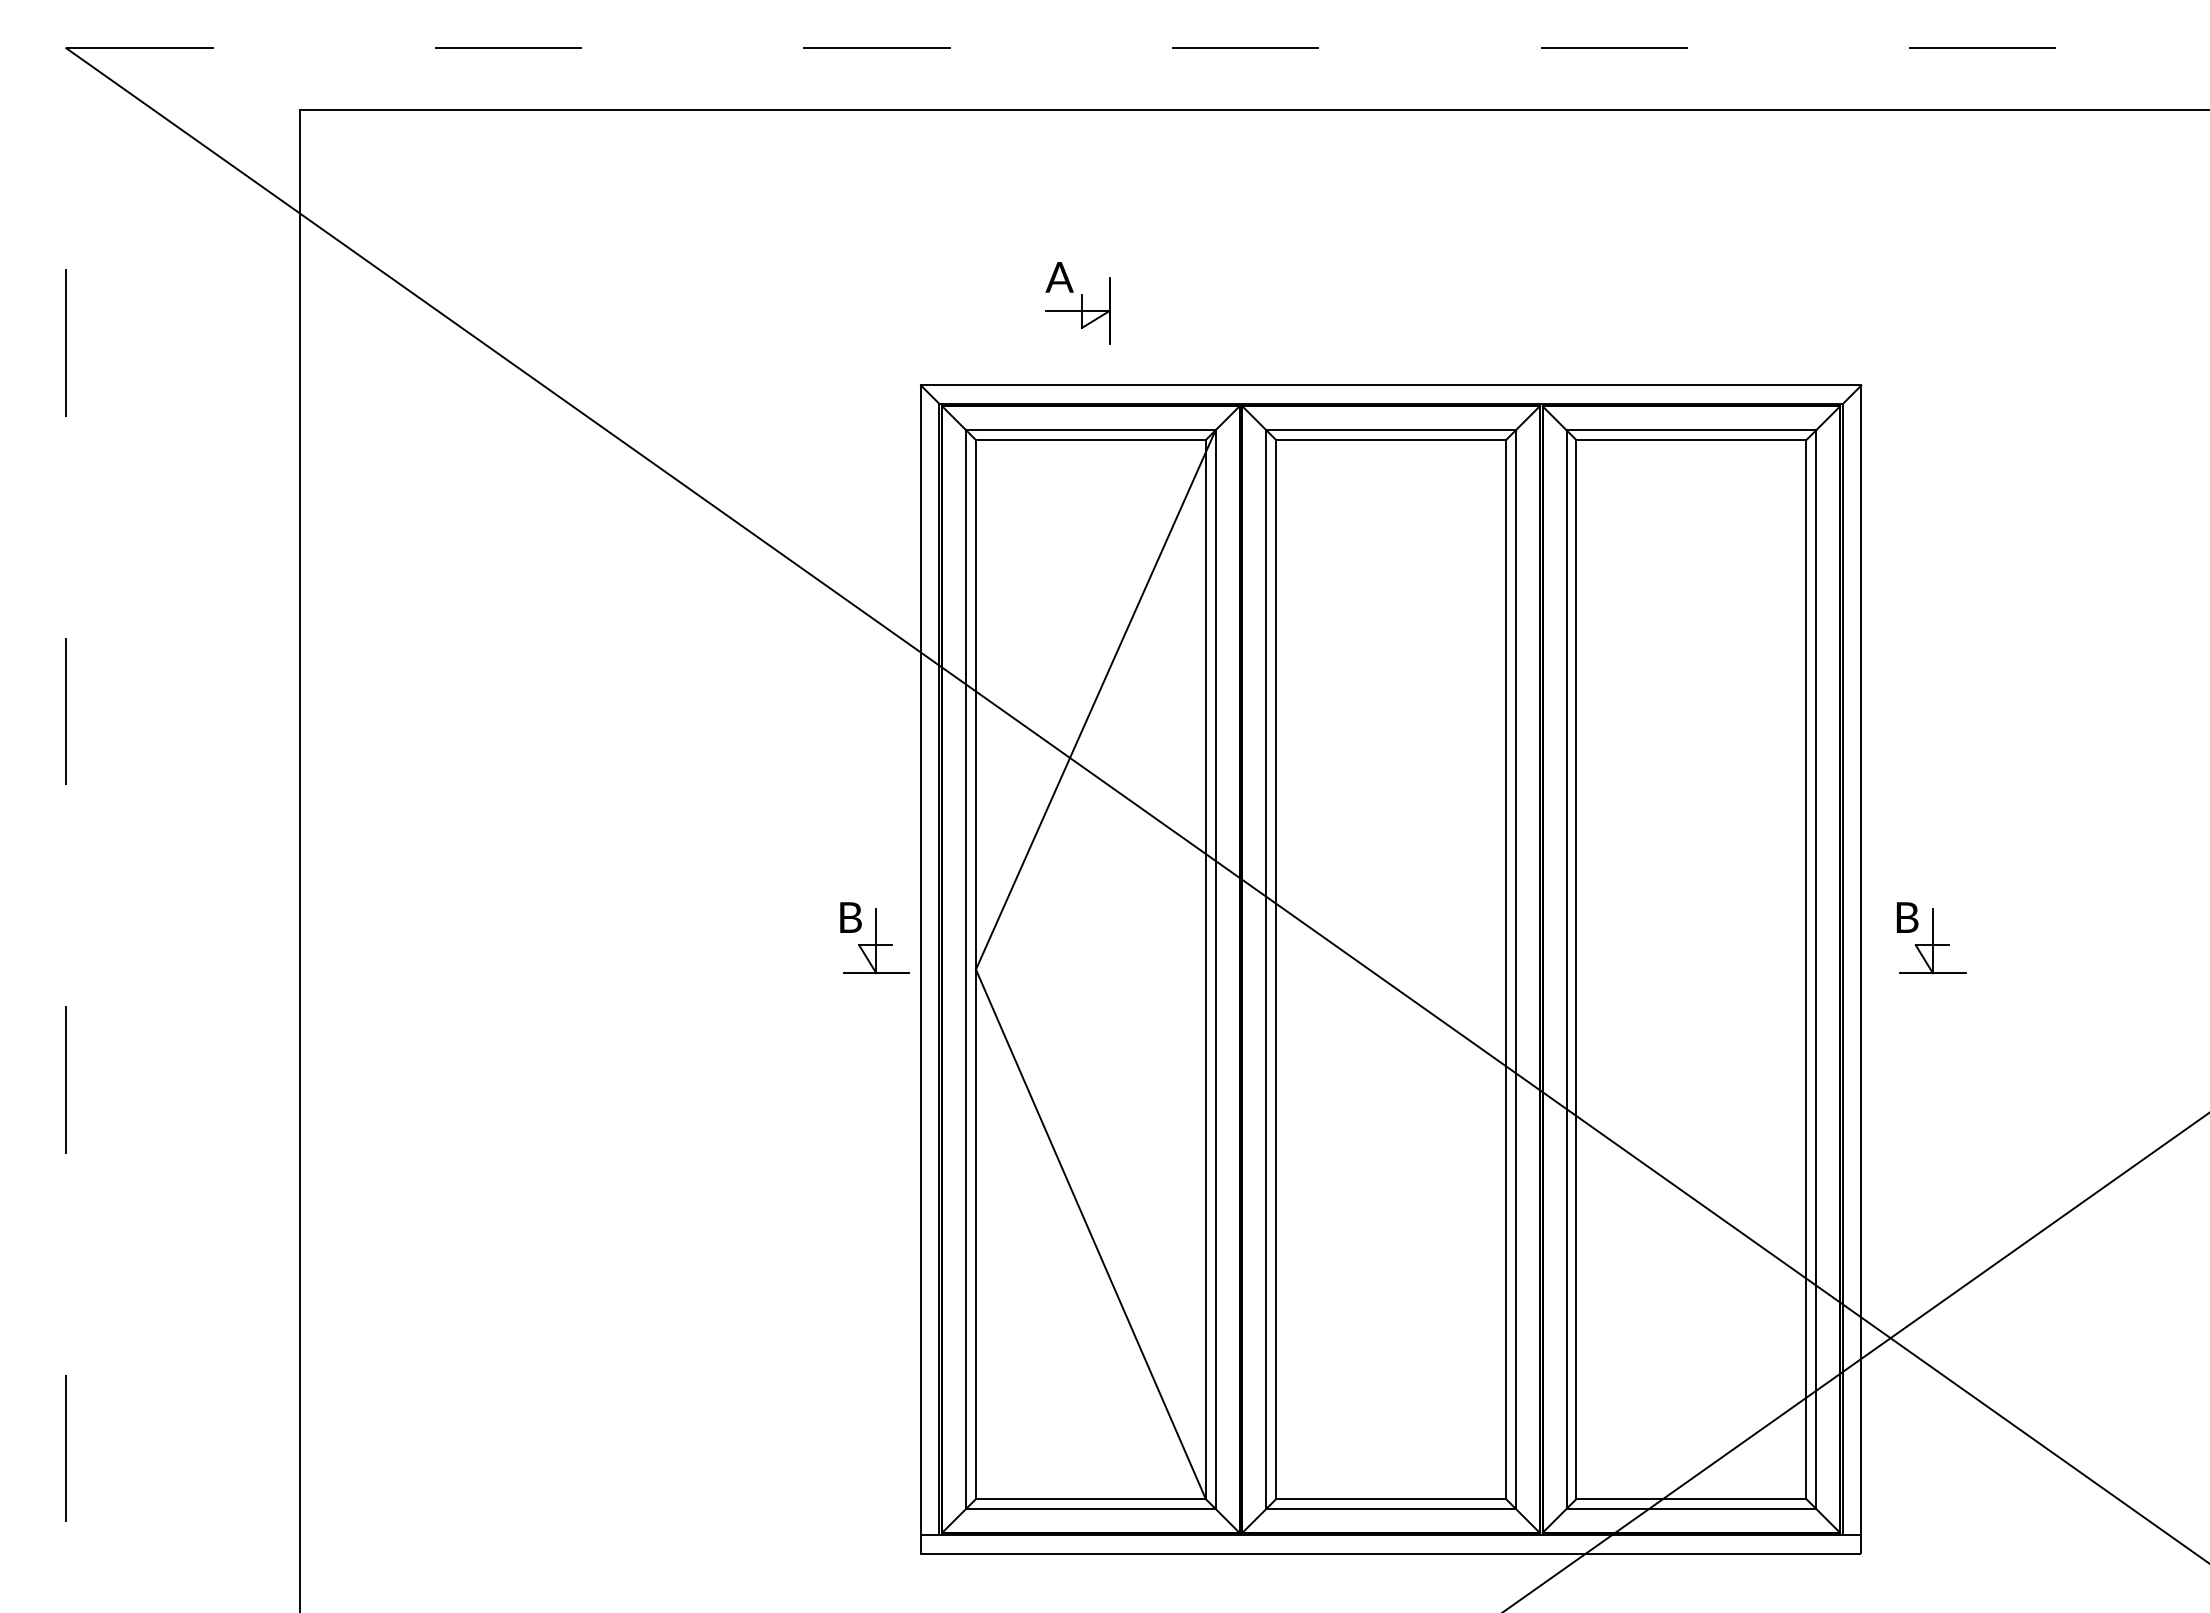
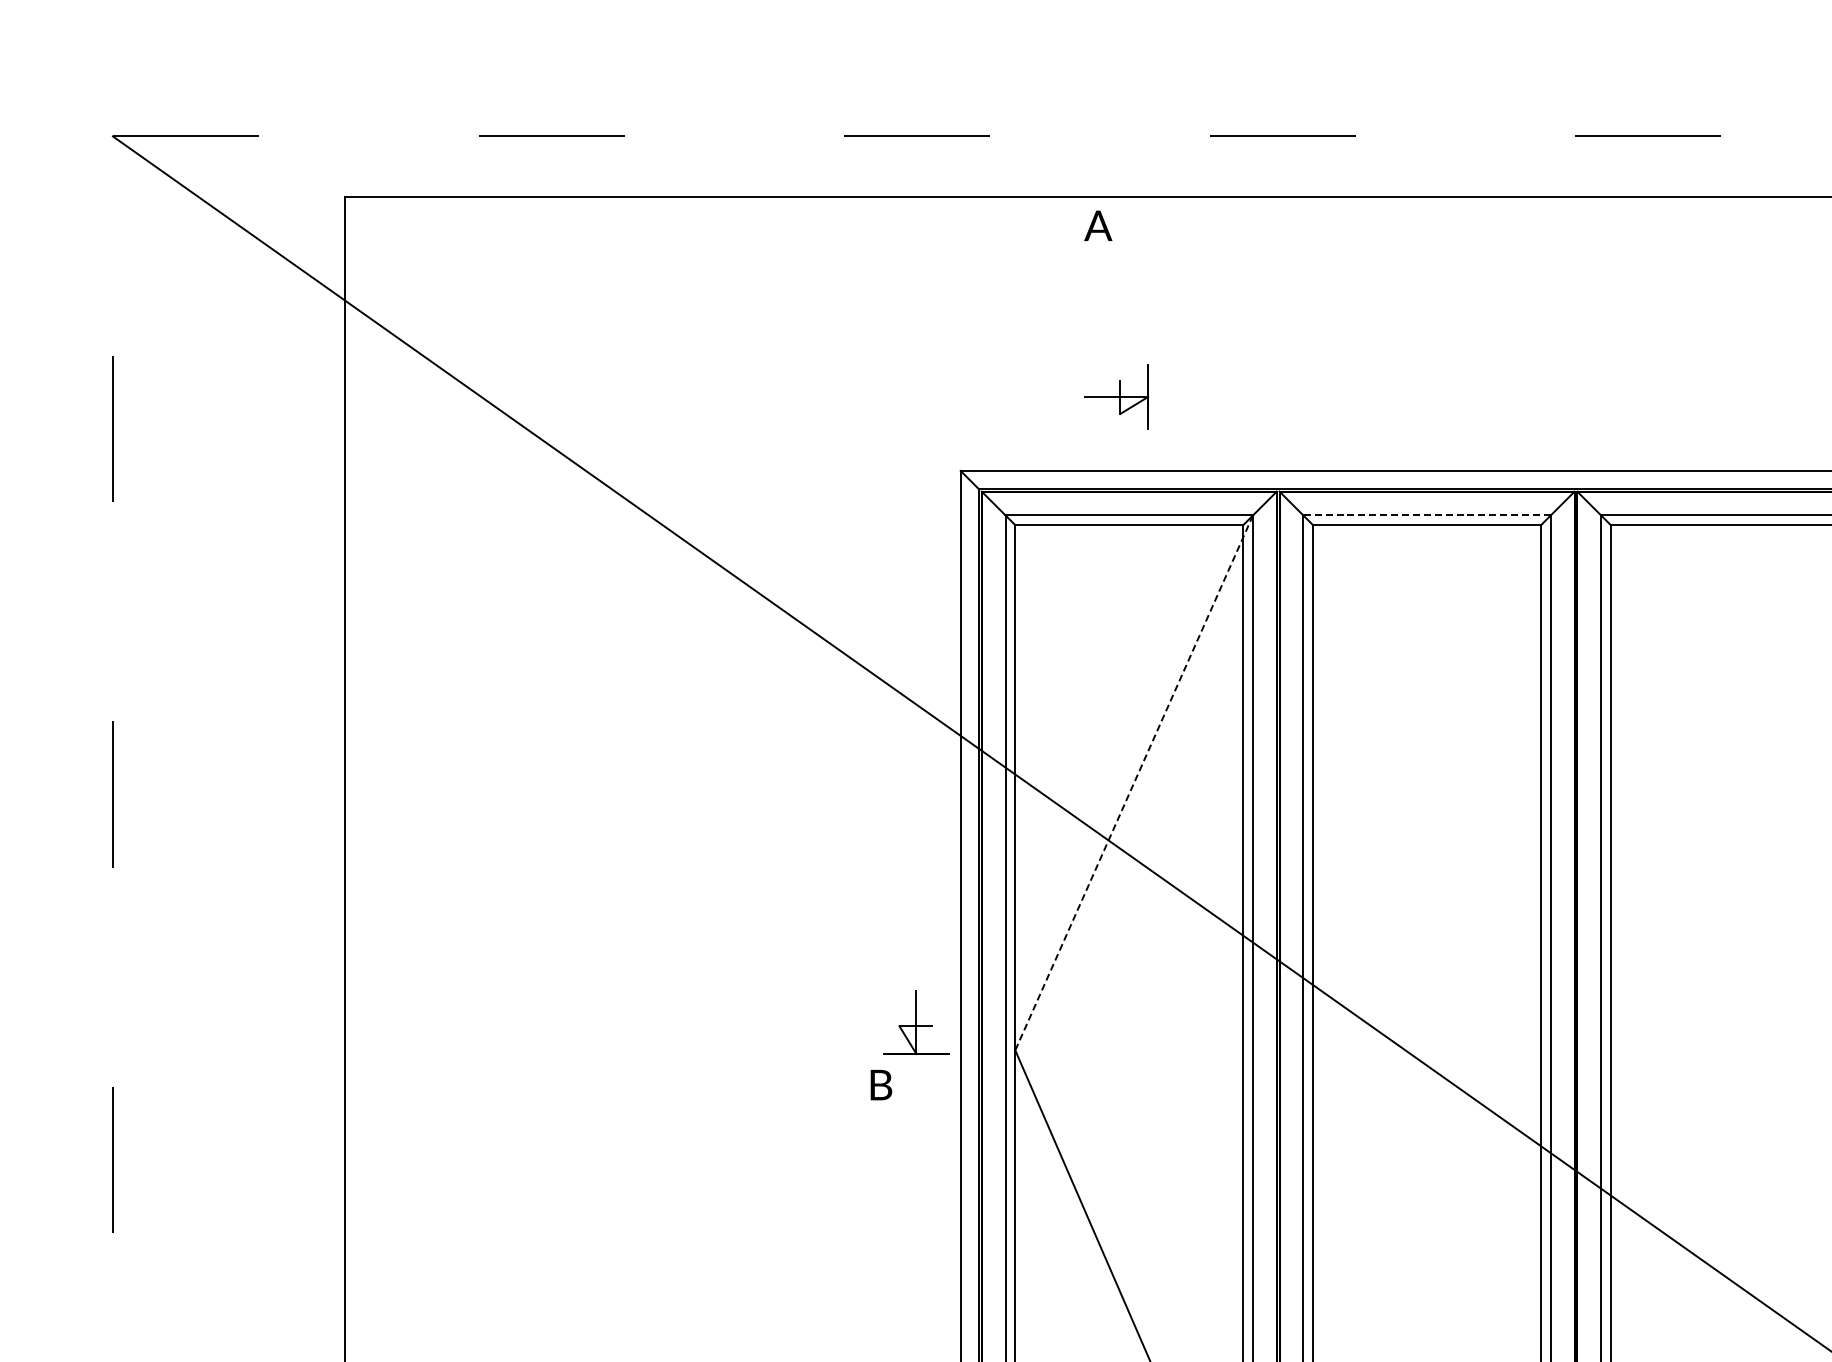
text: (1059, 277) -> (1098, 226), moved
line: (1391, 430) -> (1427, 515), solid -> dashed
line: (1095, 700) -> (1133, 783), solid -> dashed
text: (850, 917) -> (880, 1084), moved

